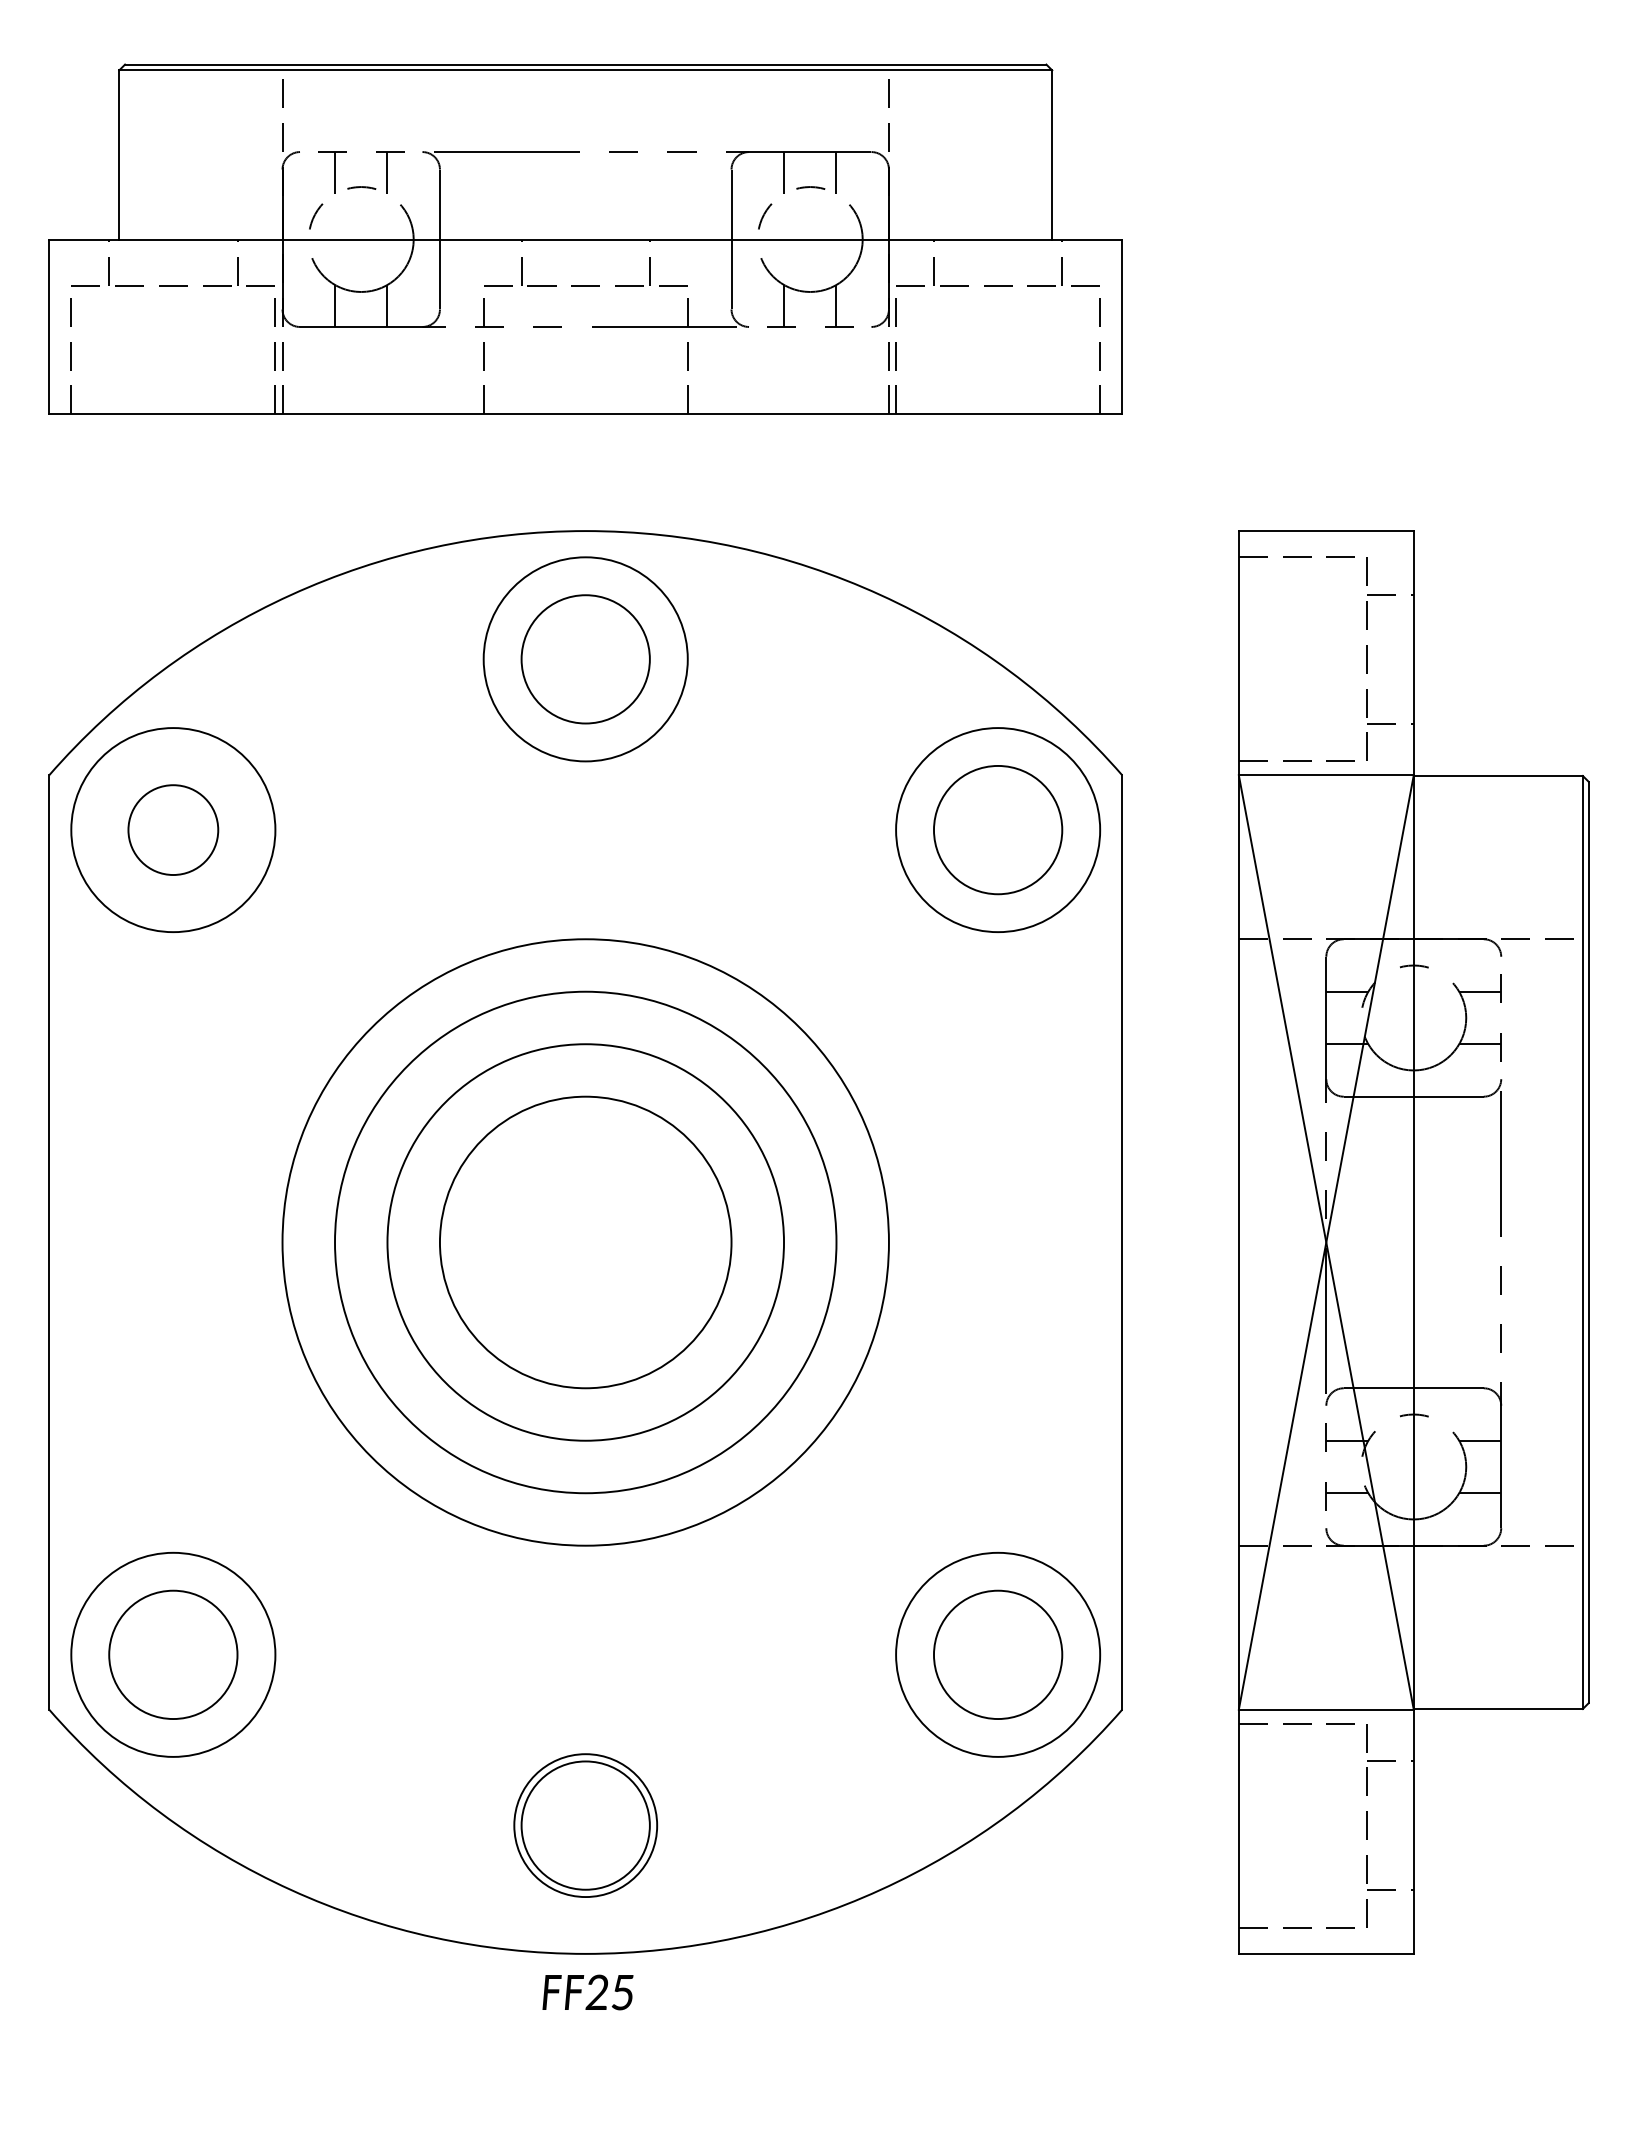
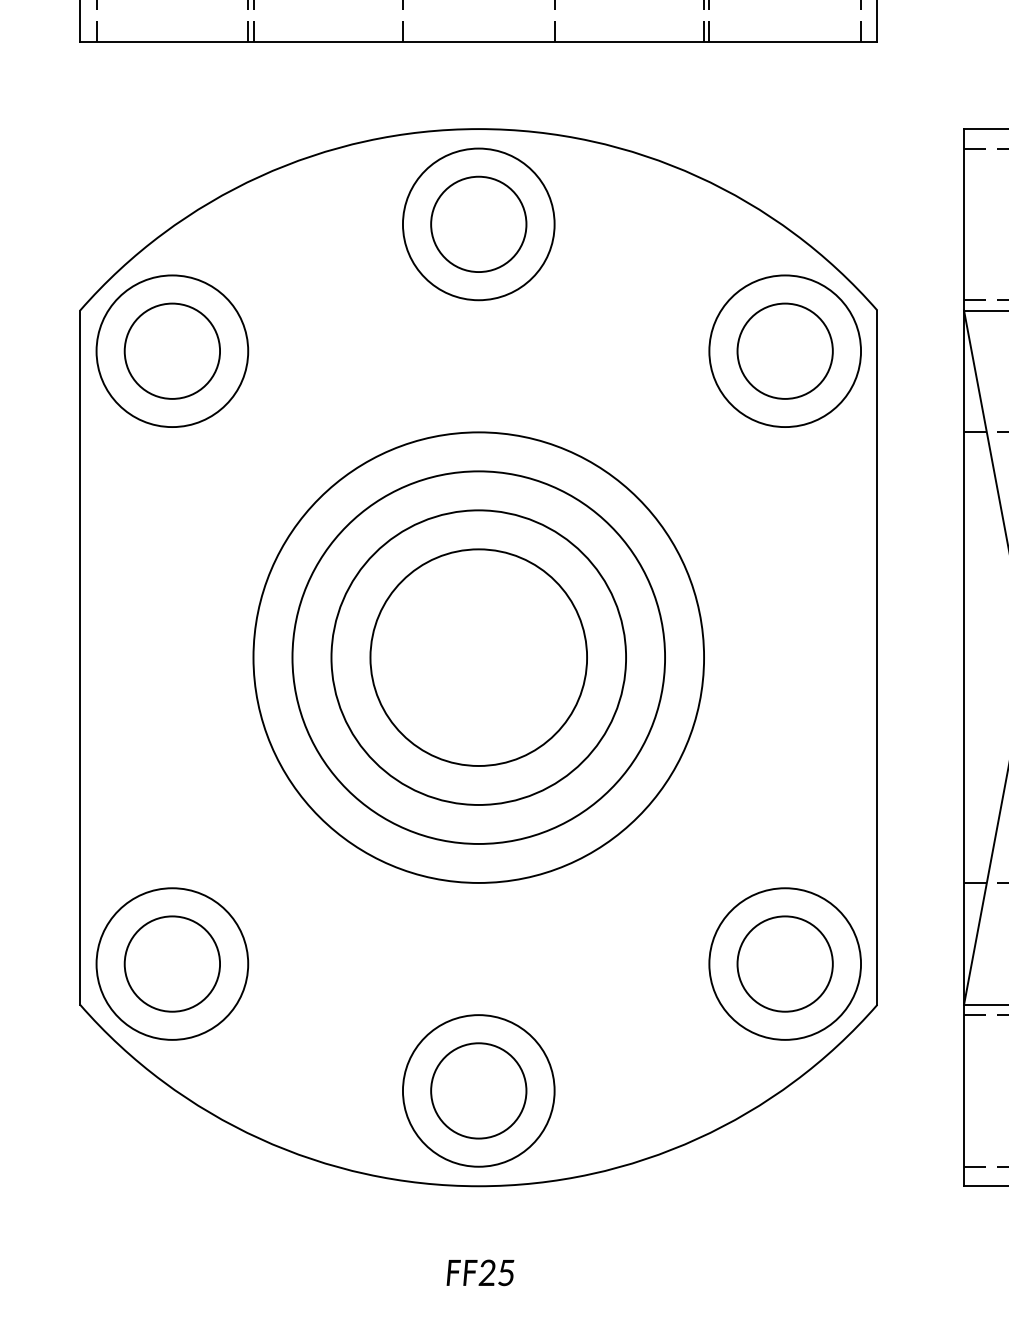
circle: (173, 829) -> (172, 350), size x1.43
circle: (585, 1825) -> (478, 1090), size x1.43
text: (587, 1992) -> (480, 1272), moved

